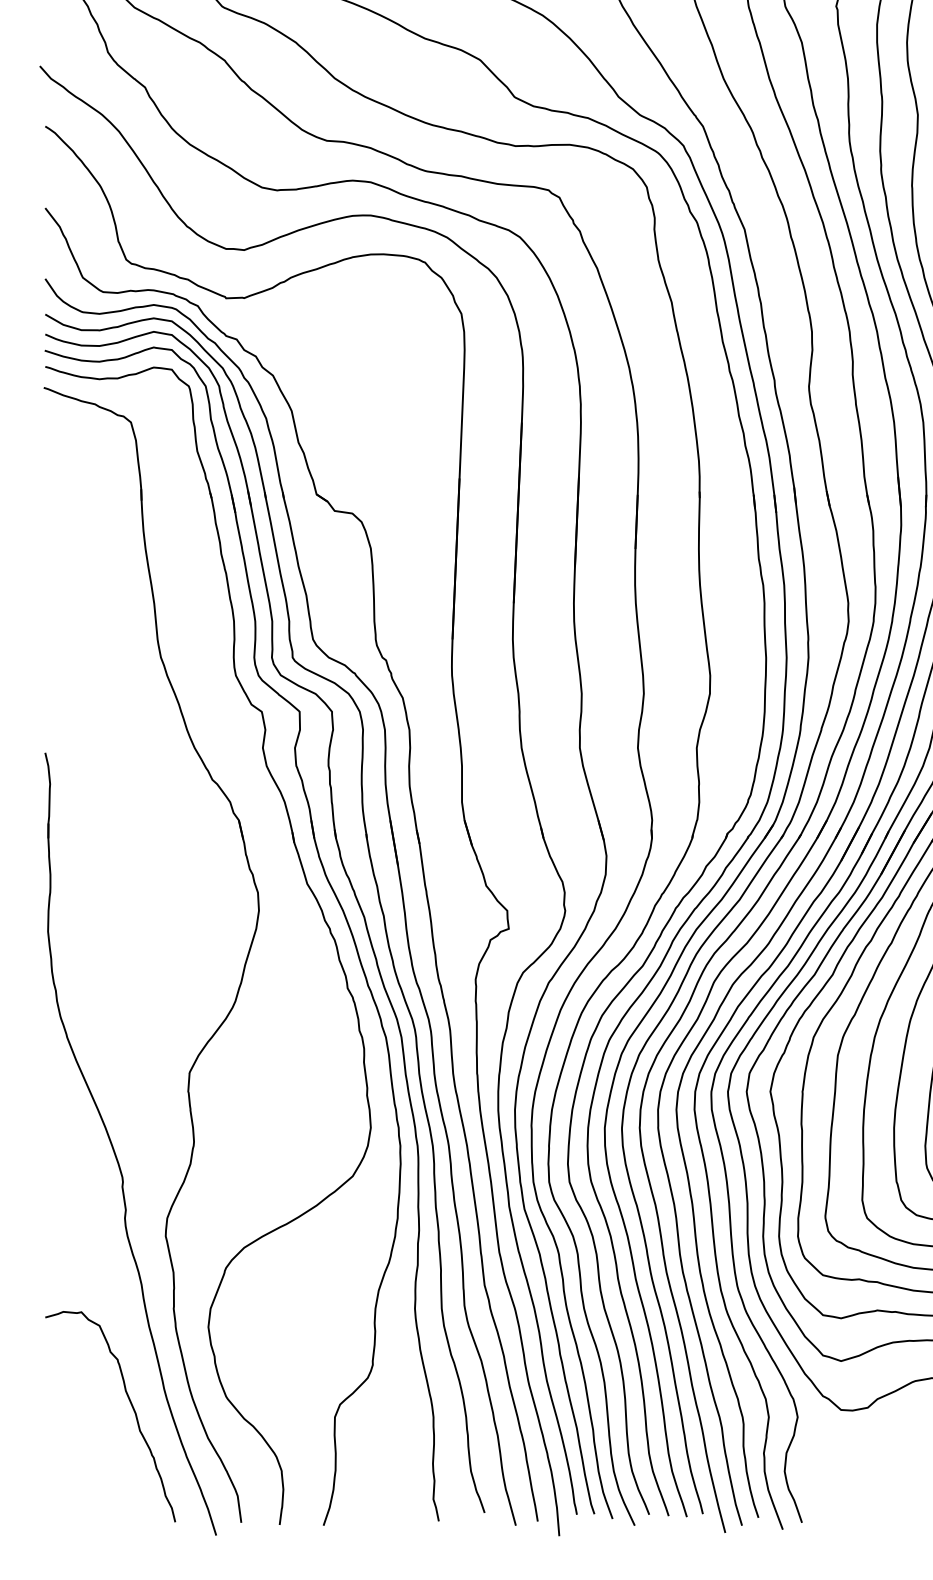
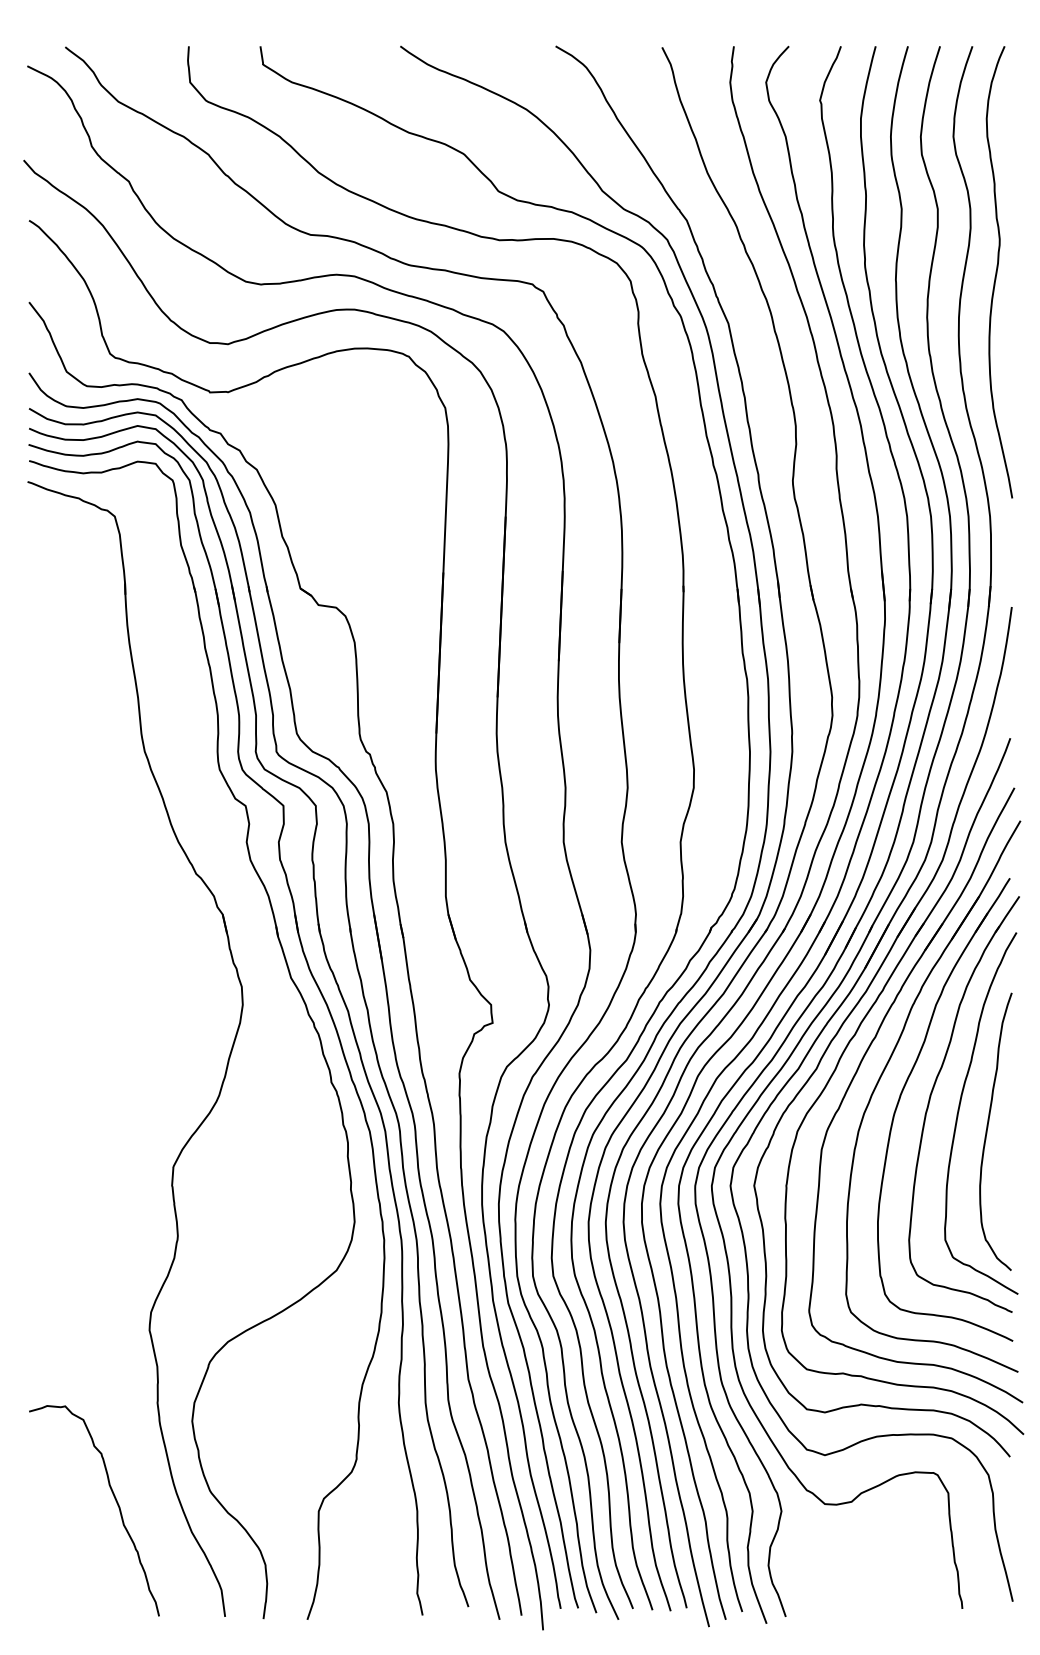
part: (114, 1149) -> (98, 1243), removed

